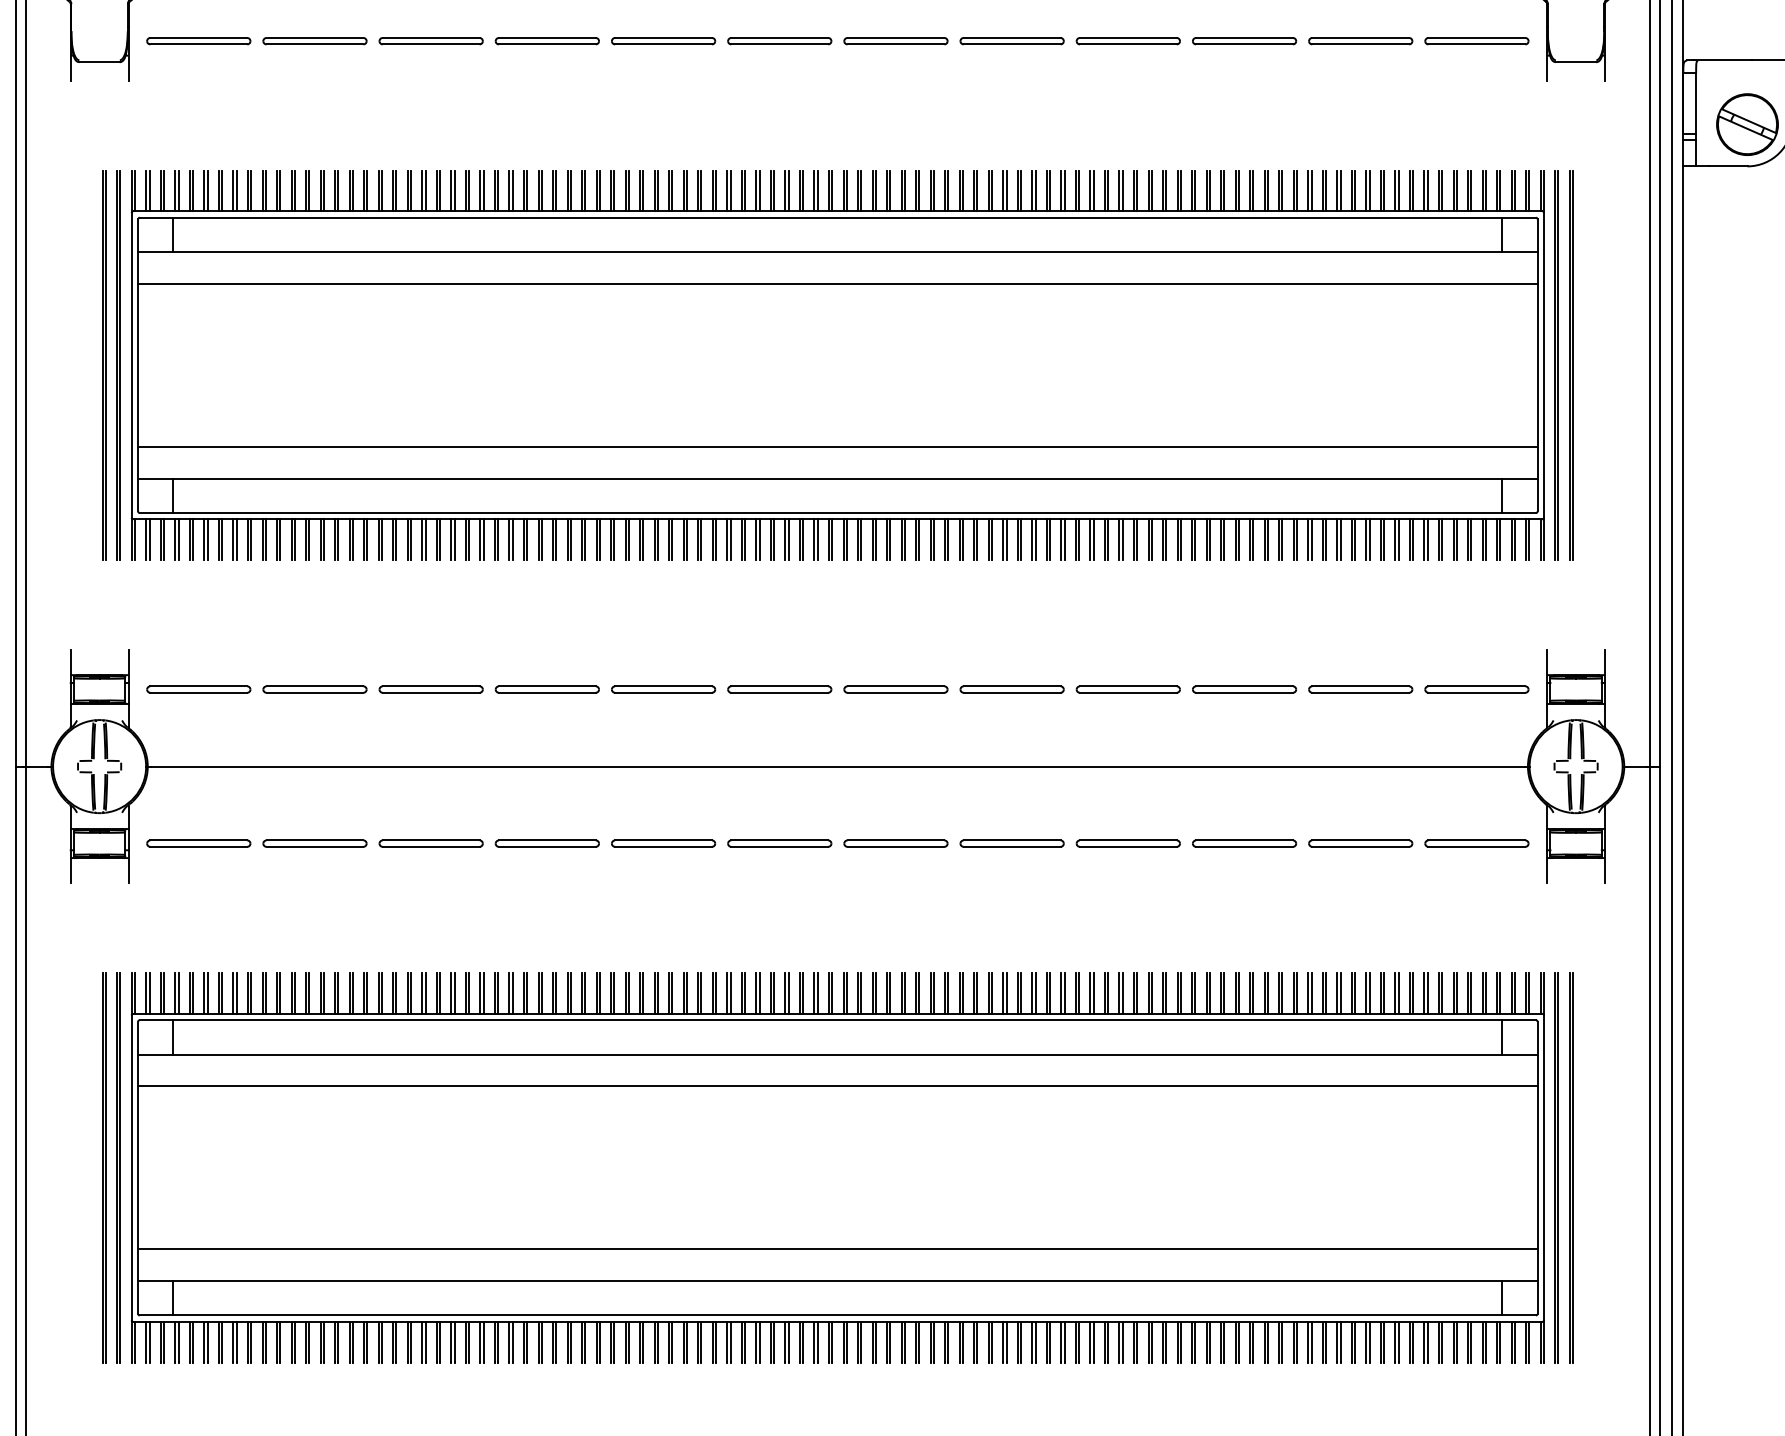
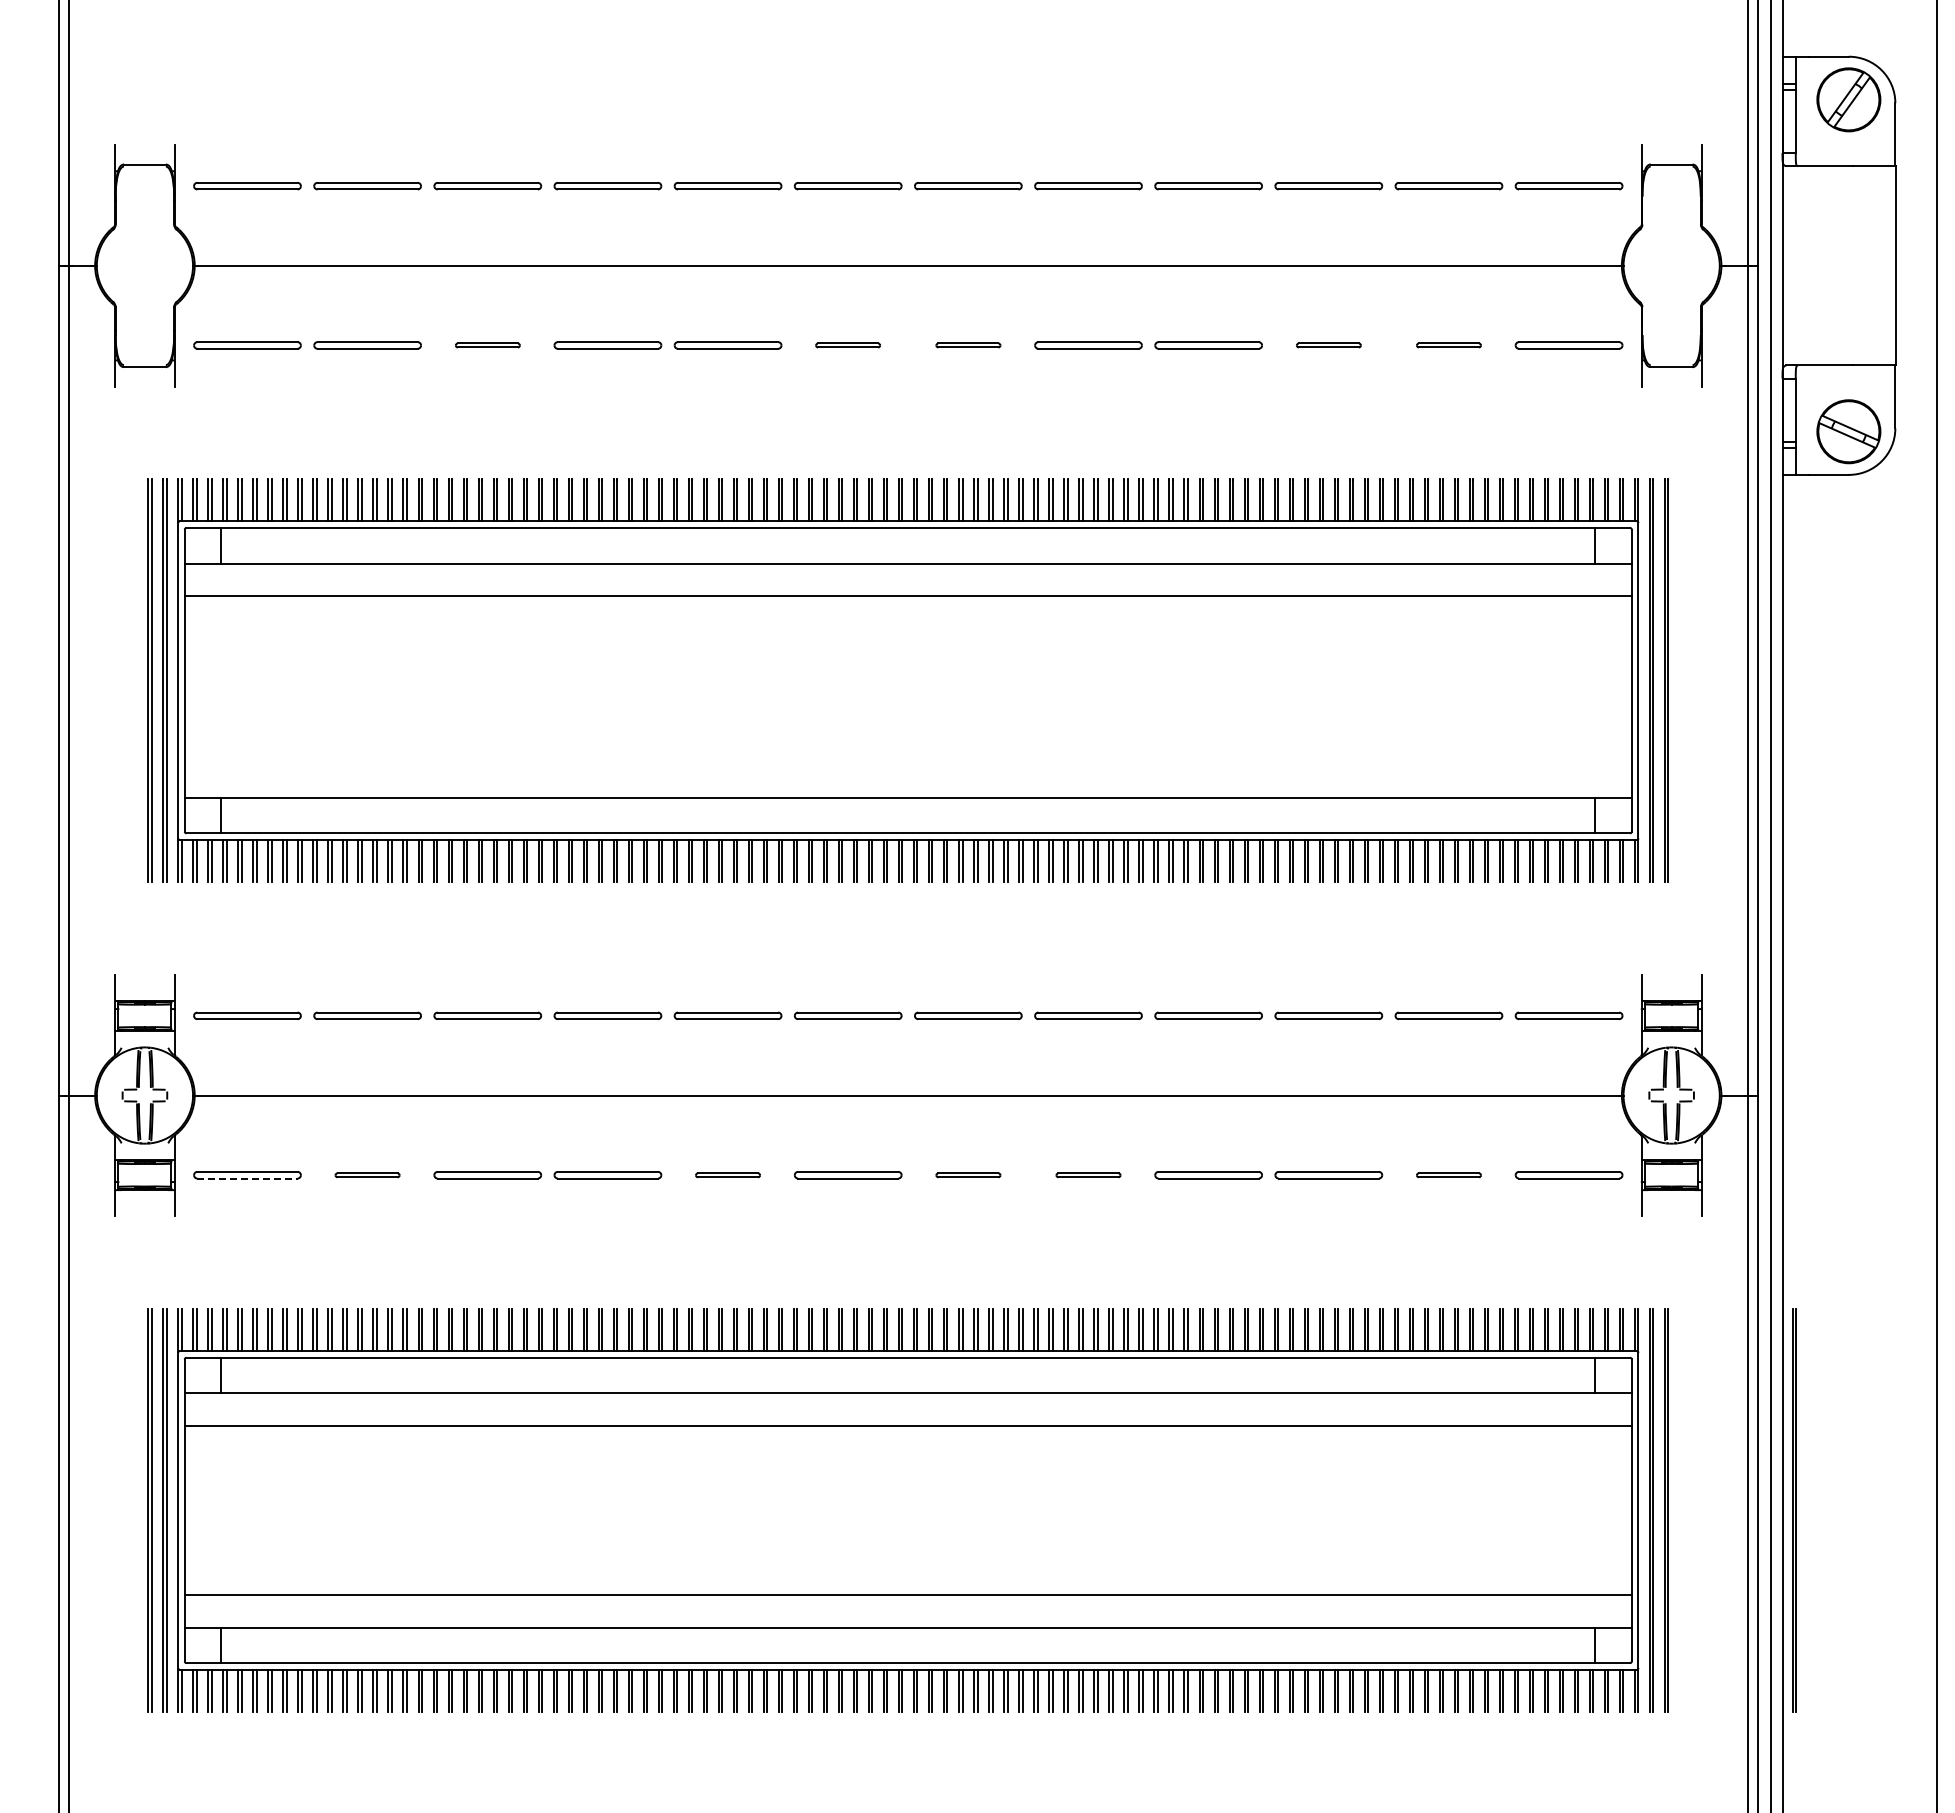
part: (430, 41) -> (487, 345), size x0.6
part: (779, 41) -> (847, 345), size x0.6
part: (896, 41) -> (968, 345), size x0.6
part: (1244, 41) -> (1328, 345), size x0.6
part: (1360, 41) -> (1448, 345), size x0.6
line: (837, 446) -> (907, 764), removed
part: (314, 843) -> (367, 1175), size x0.6
part: (663, 843) -> (727, 1175), size x0.6
part: (896, 843) -> (968, 1175), size x0.6
part: (1012, 843) -> (1088, 1175), size x0.6
part: (1360, 843) -> (1448, 1175), size x0.6
line: (198, 846) -> (247, 1178), solid -> dashed
line: (1693, 1167) -> (1793, 1510), added

